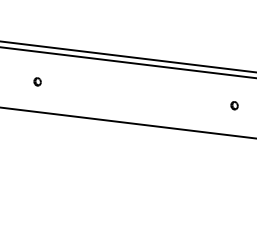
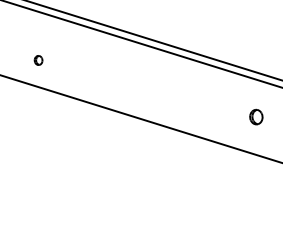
part: (37, 81) -> (38, 59), moved
part: (234, 105) -> (256, 117), size x1.6

